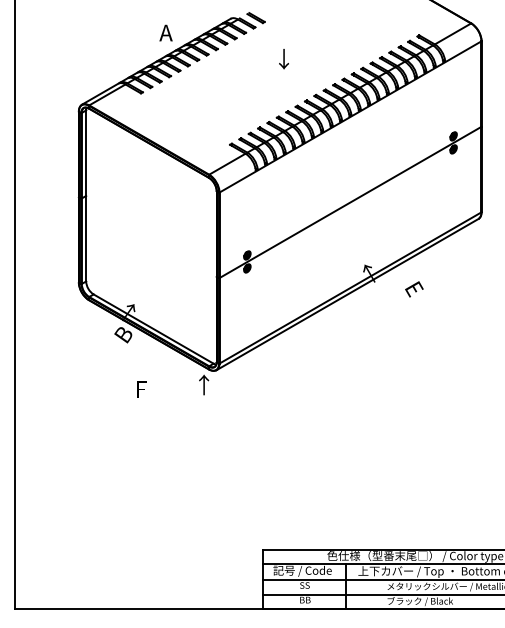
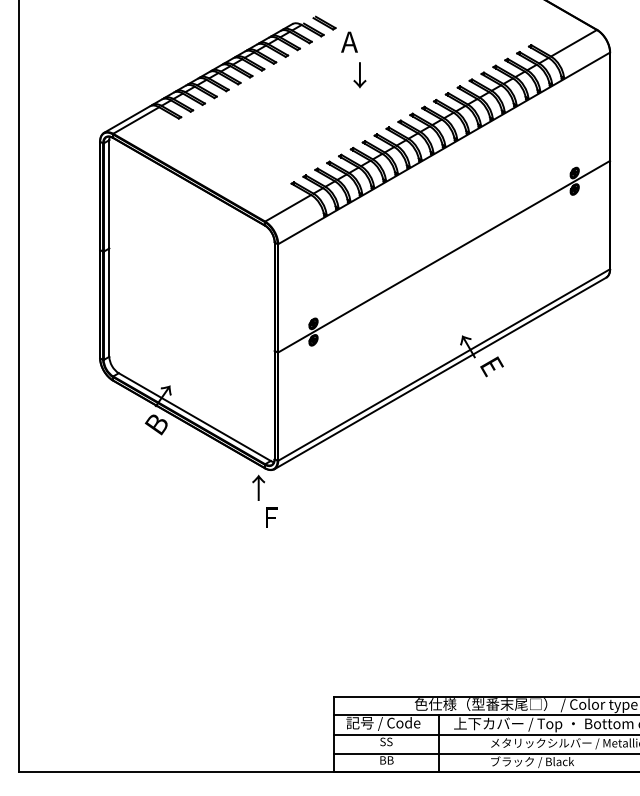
text: (166, 32) -> (349, 41), moved
text: (413, 289) -> (491, 366), moved
text: (141, 389) -> (271, 517), moved

